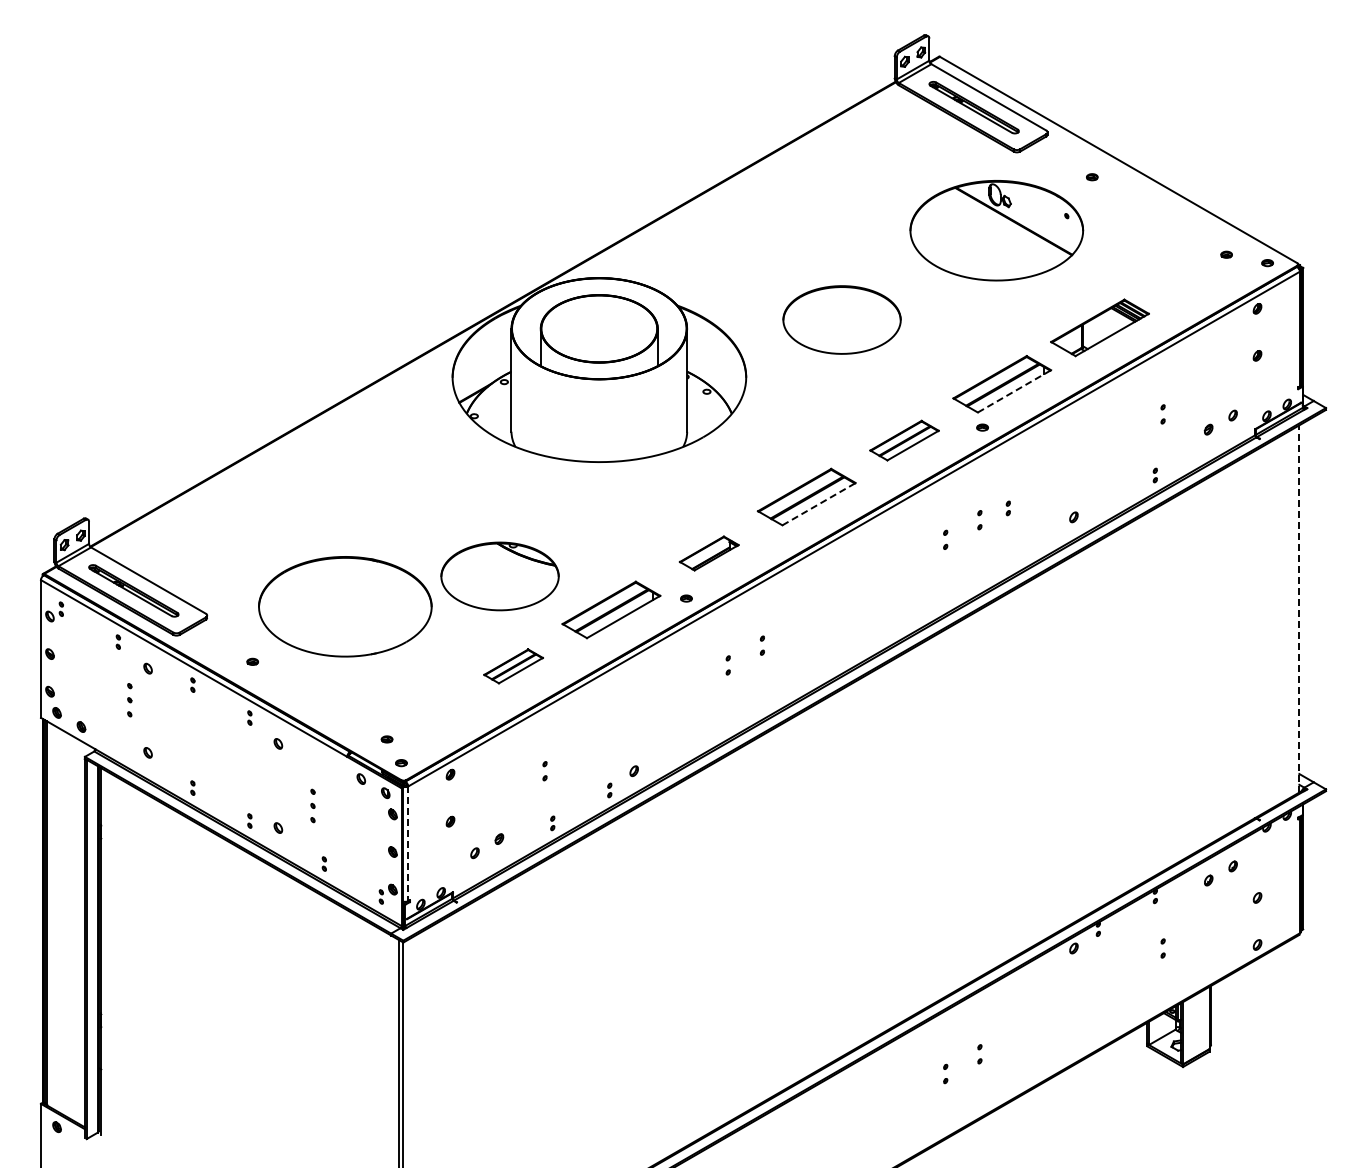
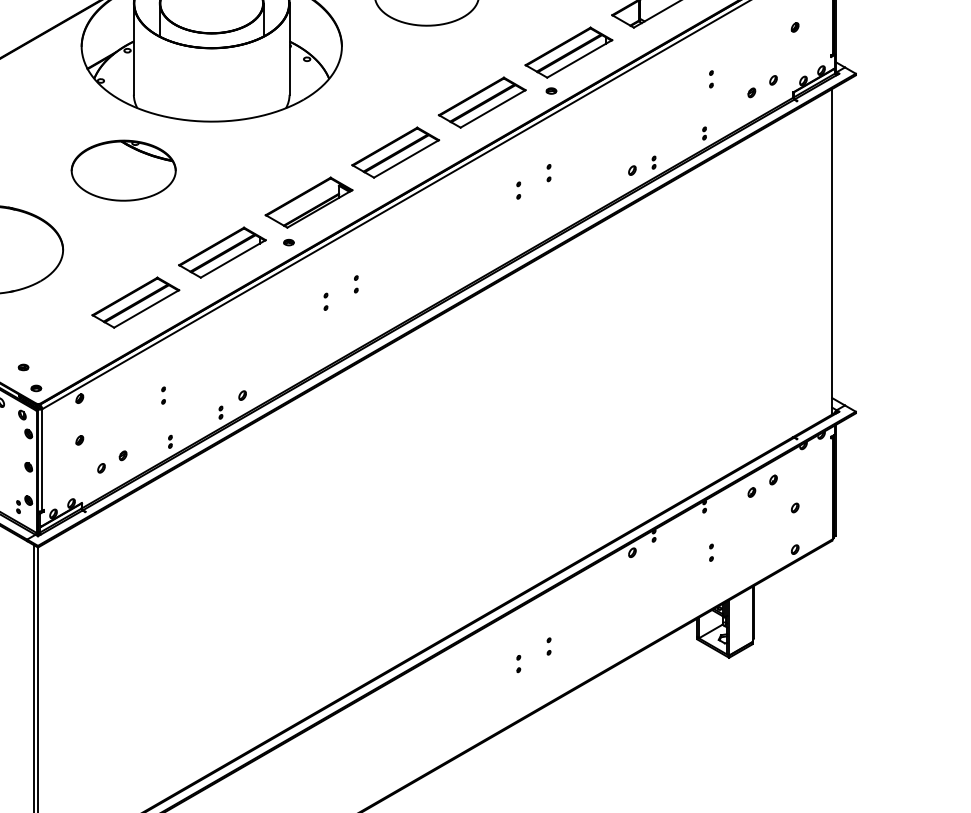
line: (1014, 391) -> (579, 59), dashed -> solid
part: (904, 440) -> (482, 102), size x1.43
line: (819, 503) -> (406, 158), dashed -> solid
part: (1007, 508) -> (653, 162), moved
part: (709, 553) -> (309, 202), size x1.67
part: (499, 576) -> (123, 170), moved
line: (1299, 608) -> (832, 251), dashed -> solid
part: (513, 666) -> (135, 302), size x1.67
line: (408, 844) -> (42, 460), dashed -> solid

